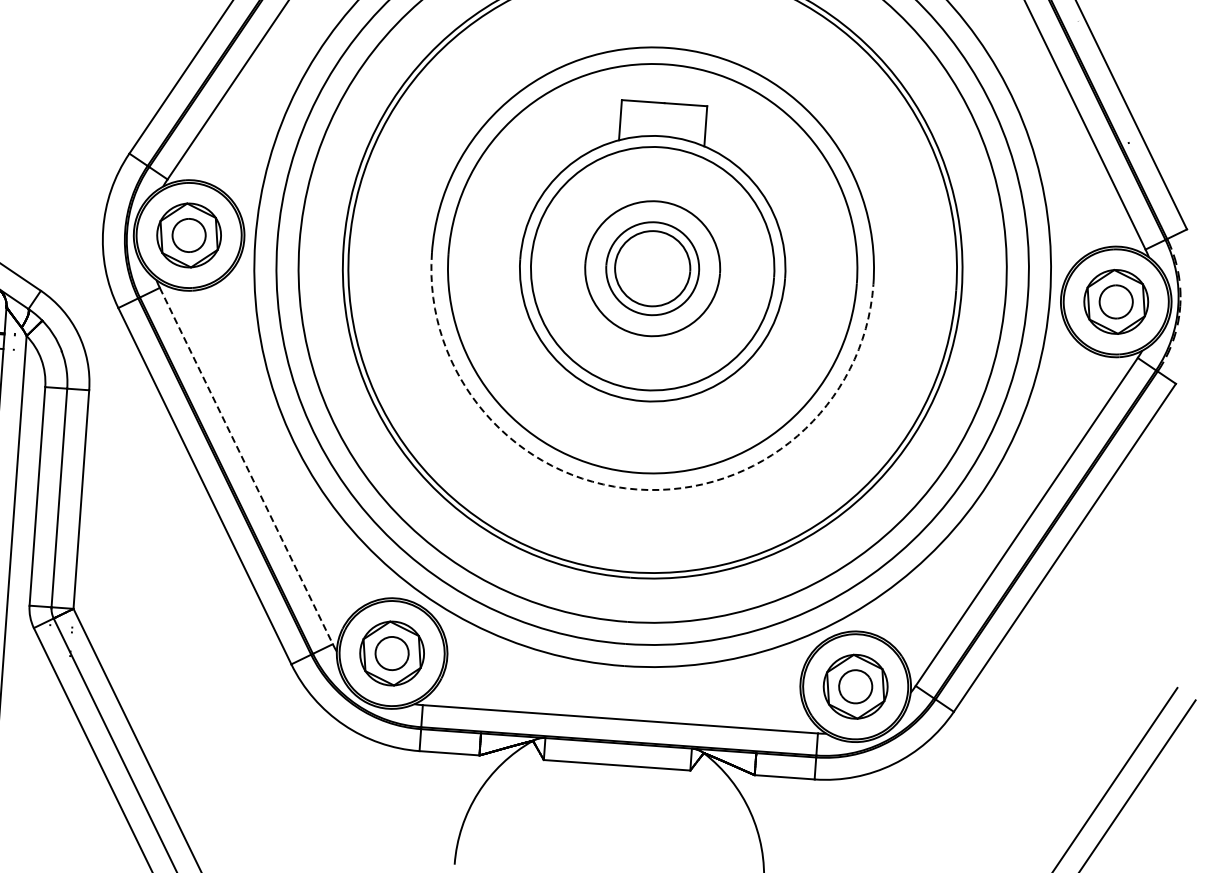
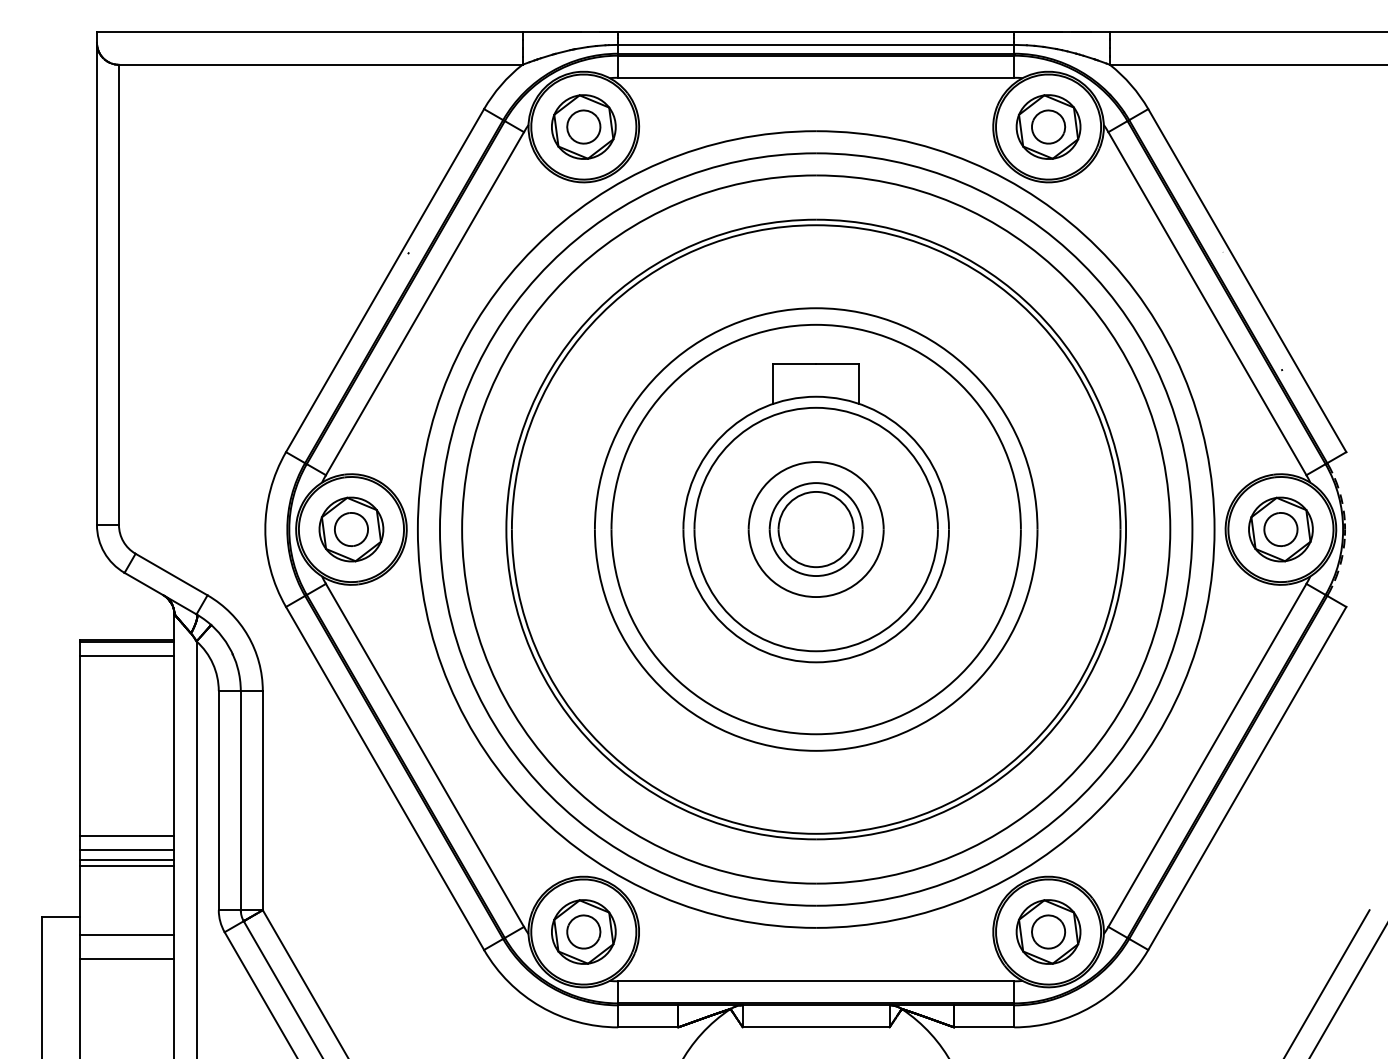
line: (246, 466) -> (425, 755), dashed -> solid
arc: (637, 489) -> (816, 750), dashed -> solid

